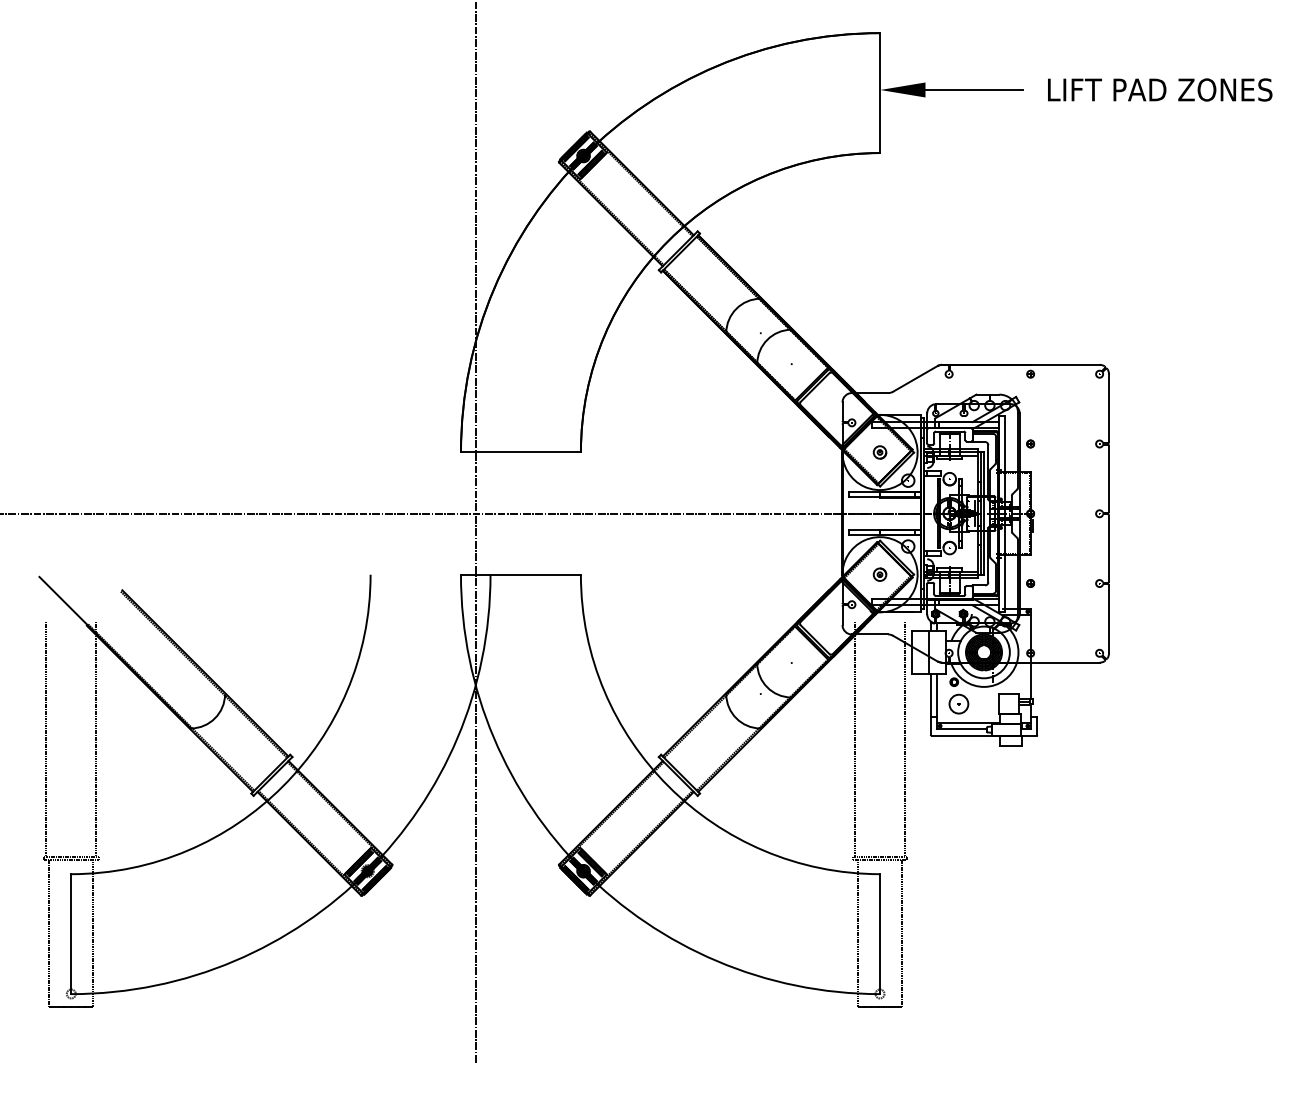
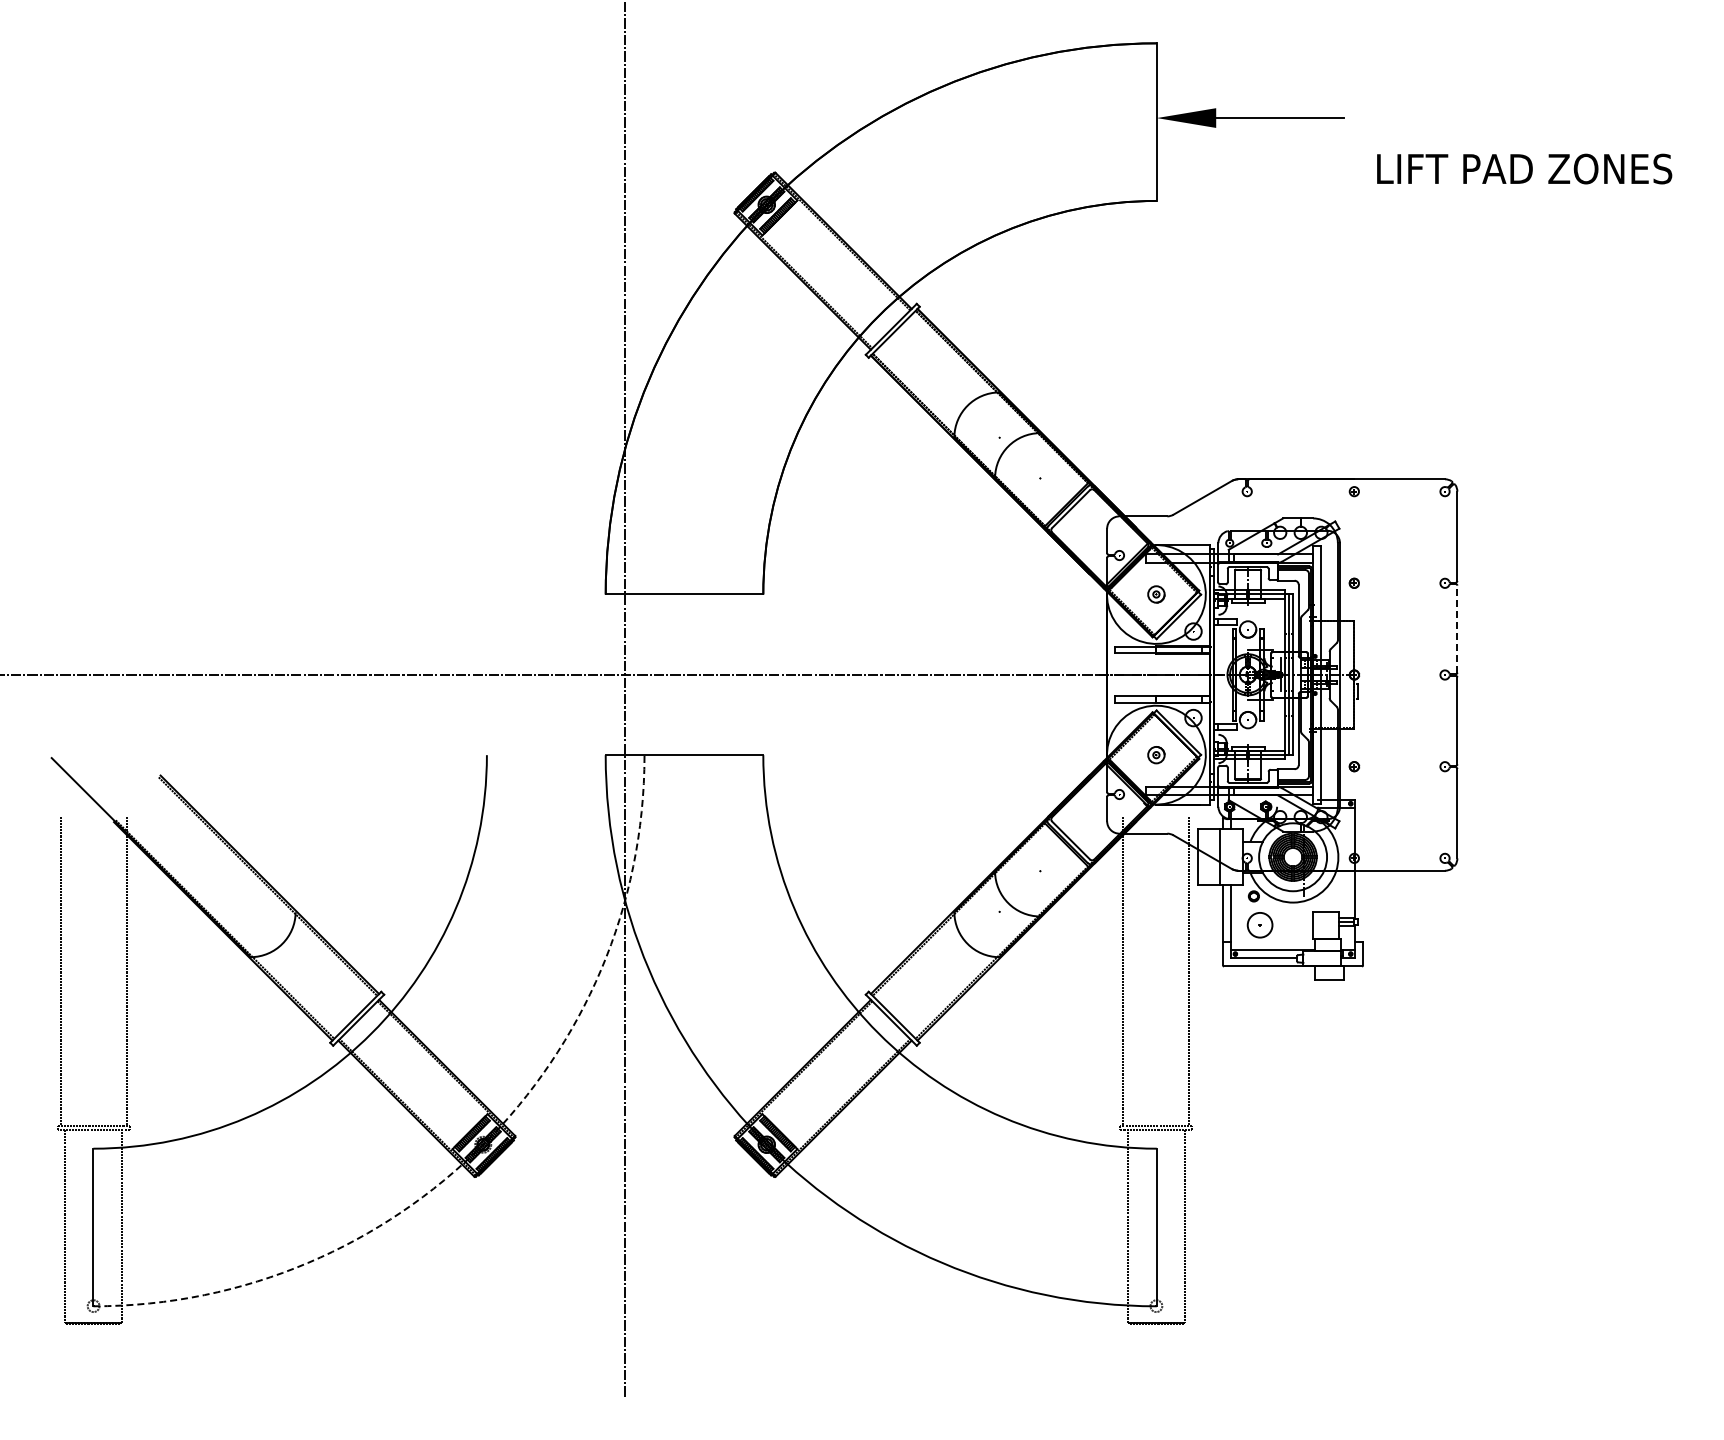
text: (1160, 89) -> (1524, 168), moved
line: (1109, 479) -> (1457, 629), solid -> dashed
arc: (367, 871) -> (483, 1144), solid -> dashed

